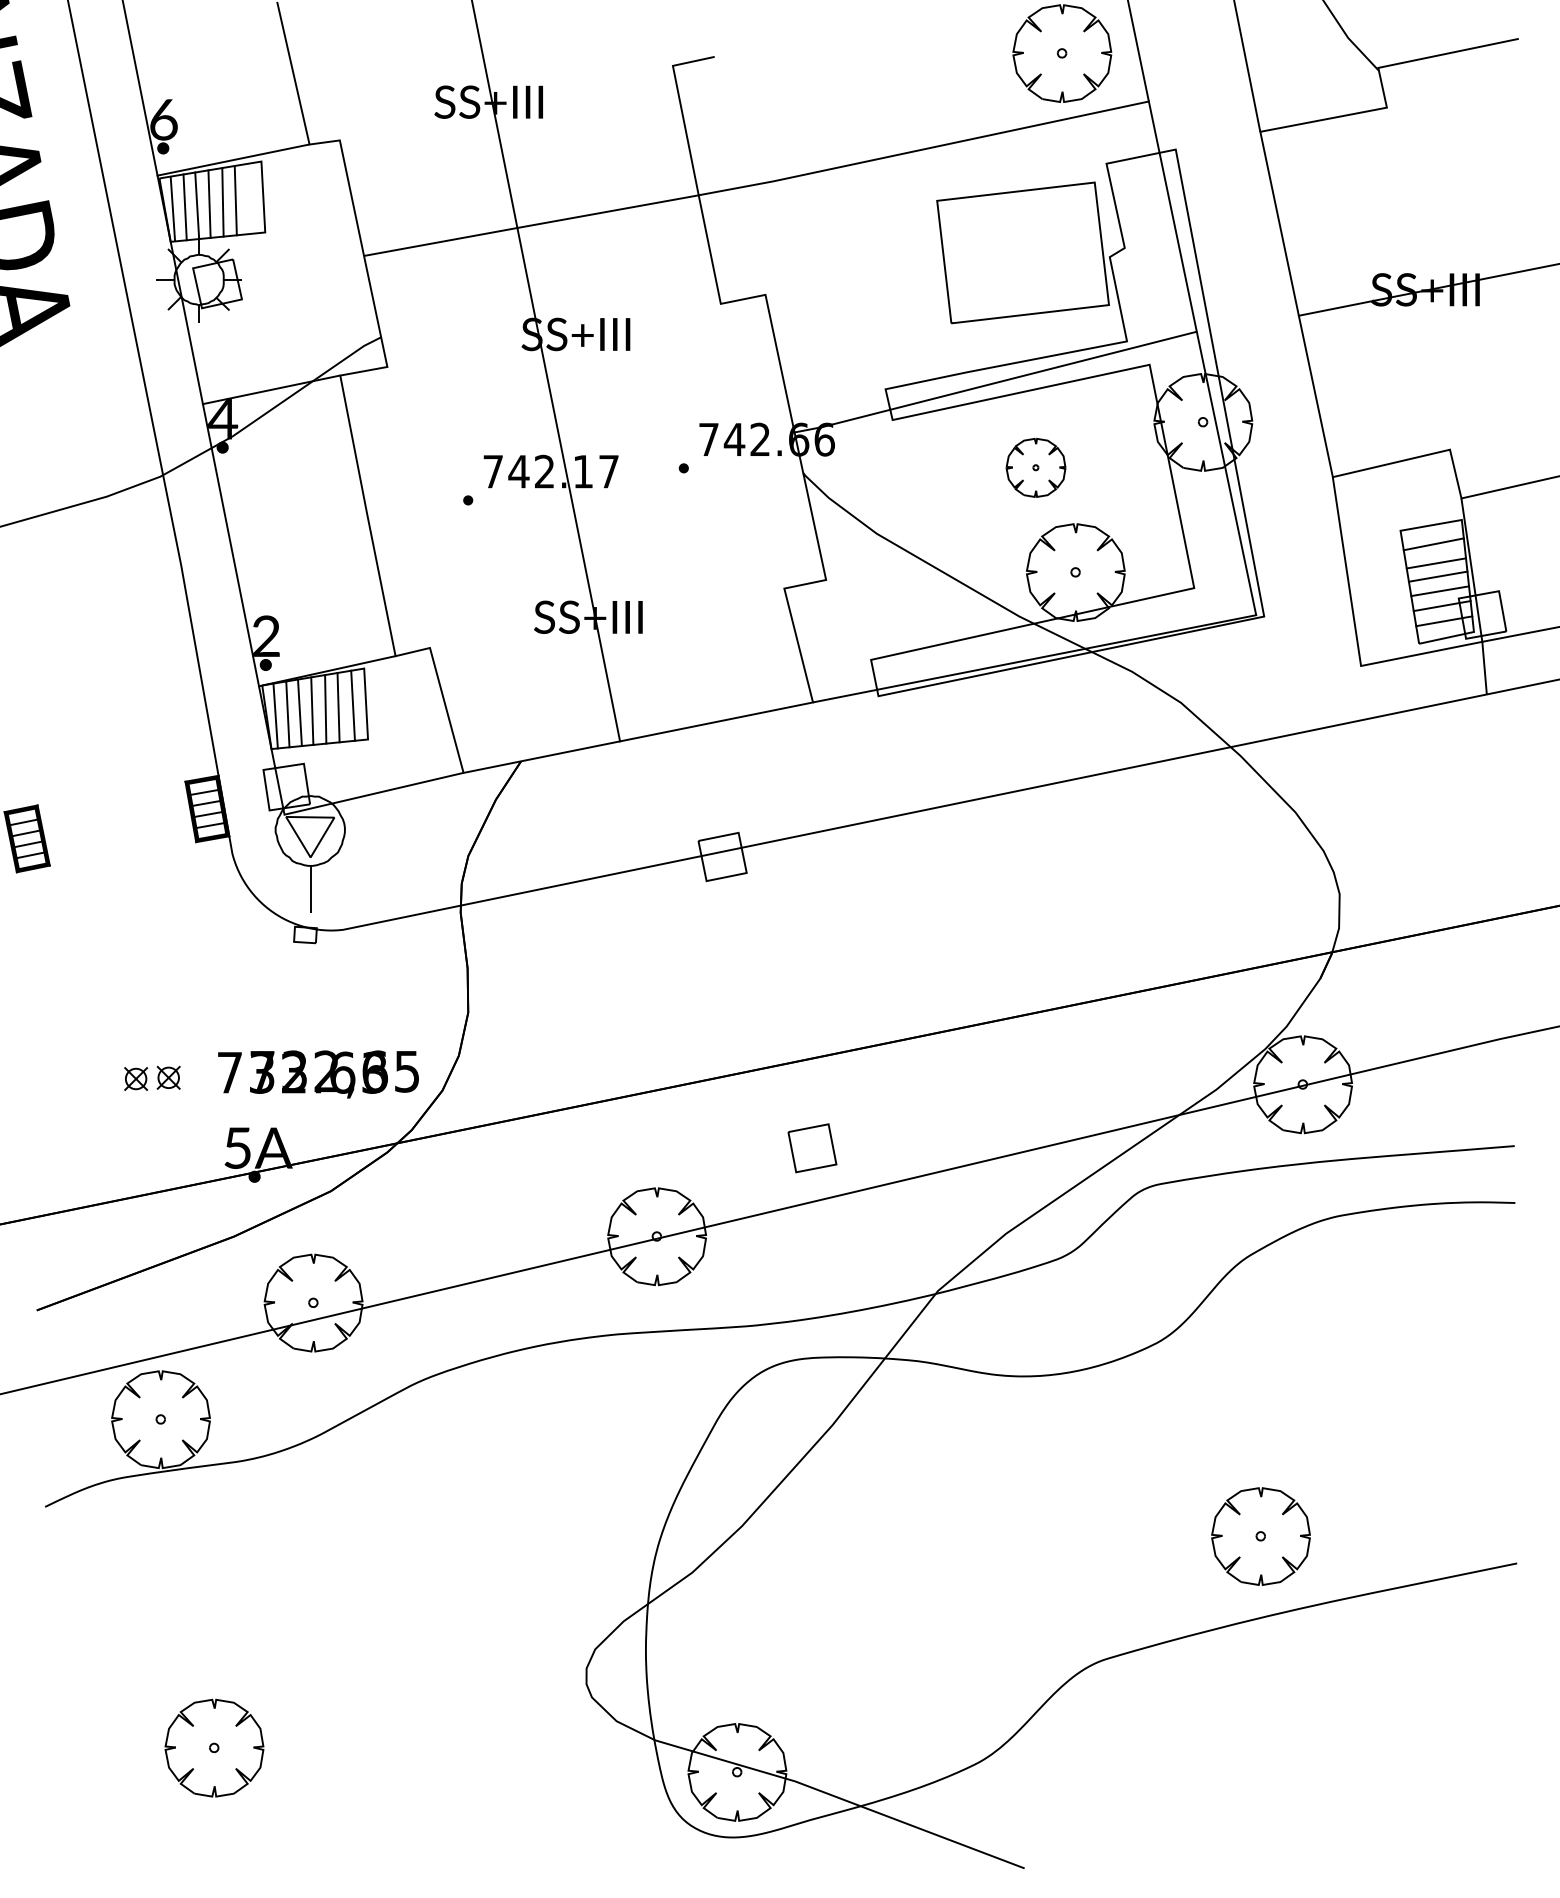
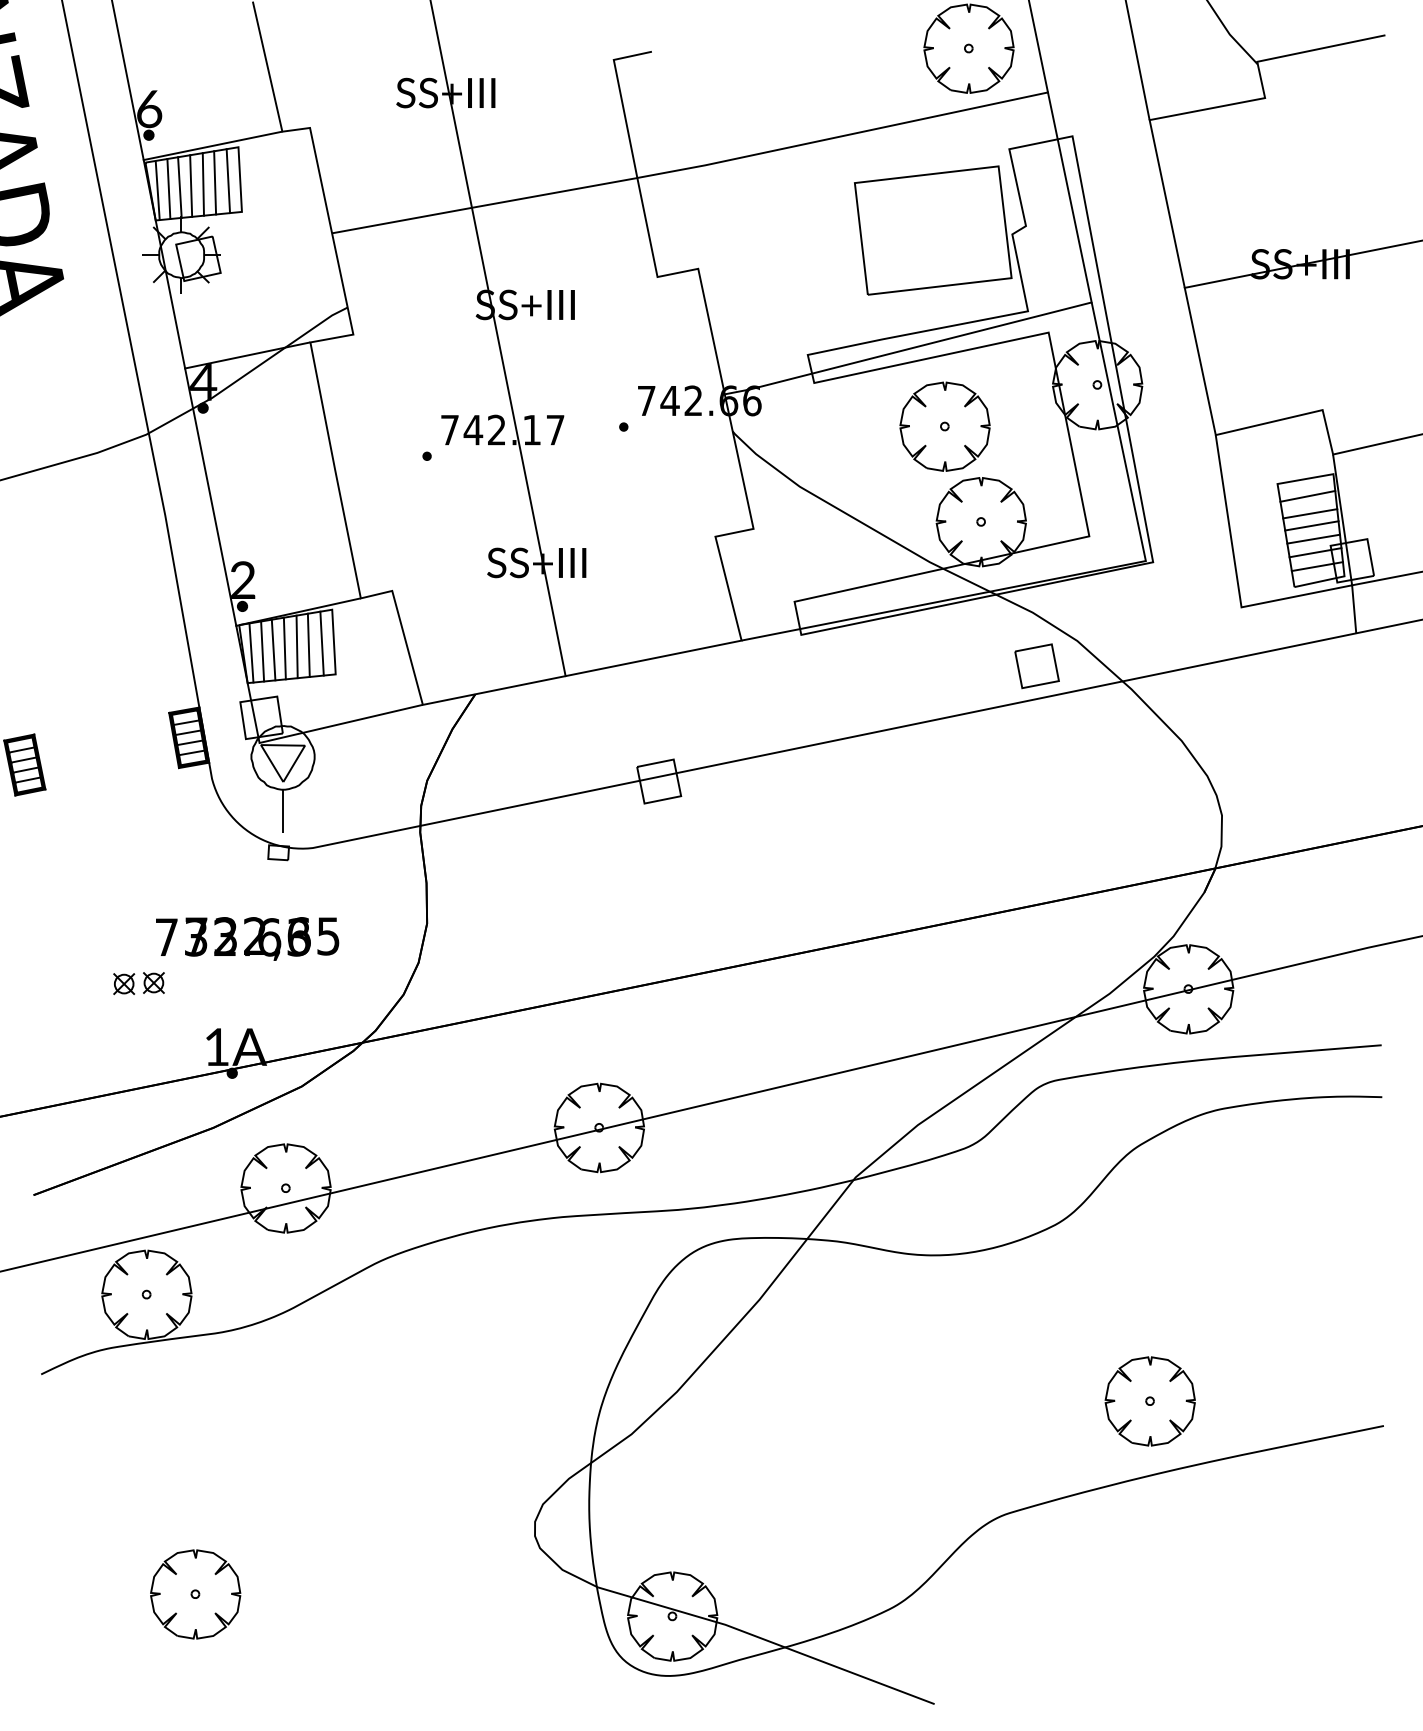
line: (250, 199) -> (228, 181), added
part: (1035, 467) -> (944, 426), size x1.67
text: (318, 1073) -> (247, 938), moved
text: (237, 1148) -> (216, 1047), 5A -> 1A
part: (811, 1148) -> (1036, 666), moved

